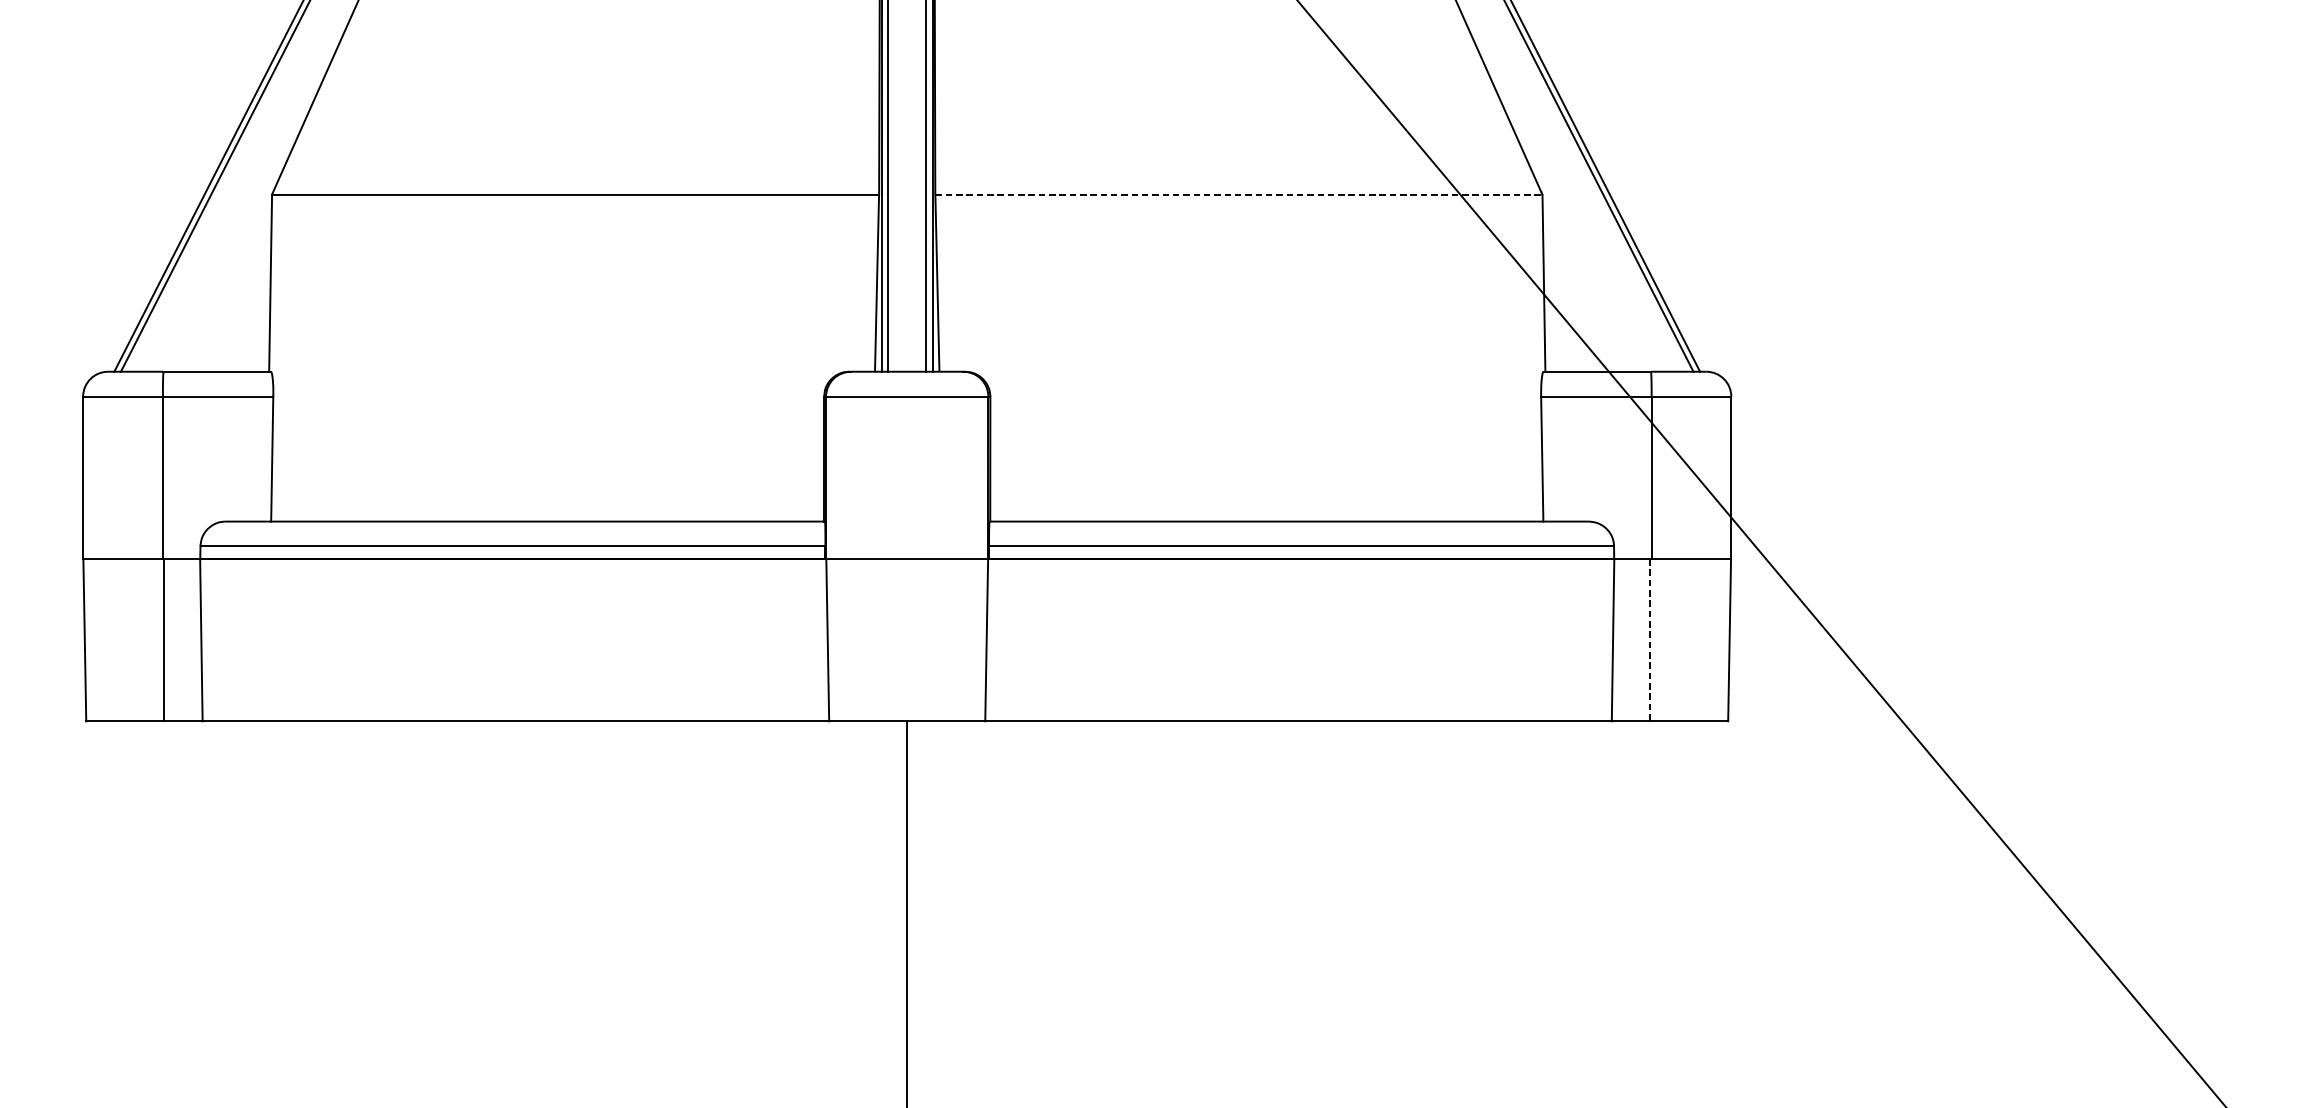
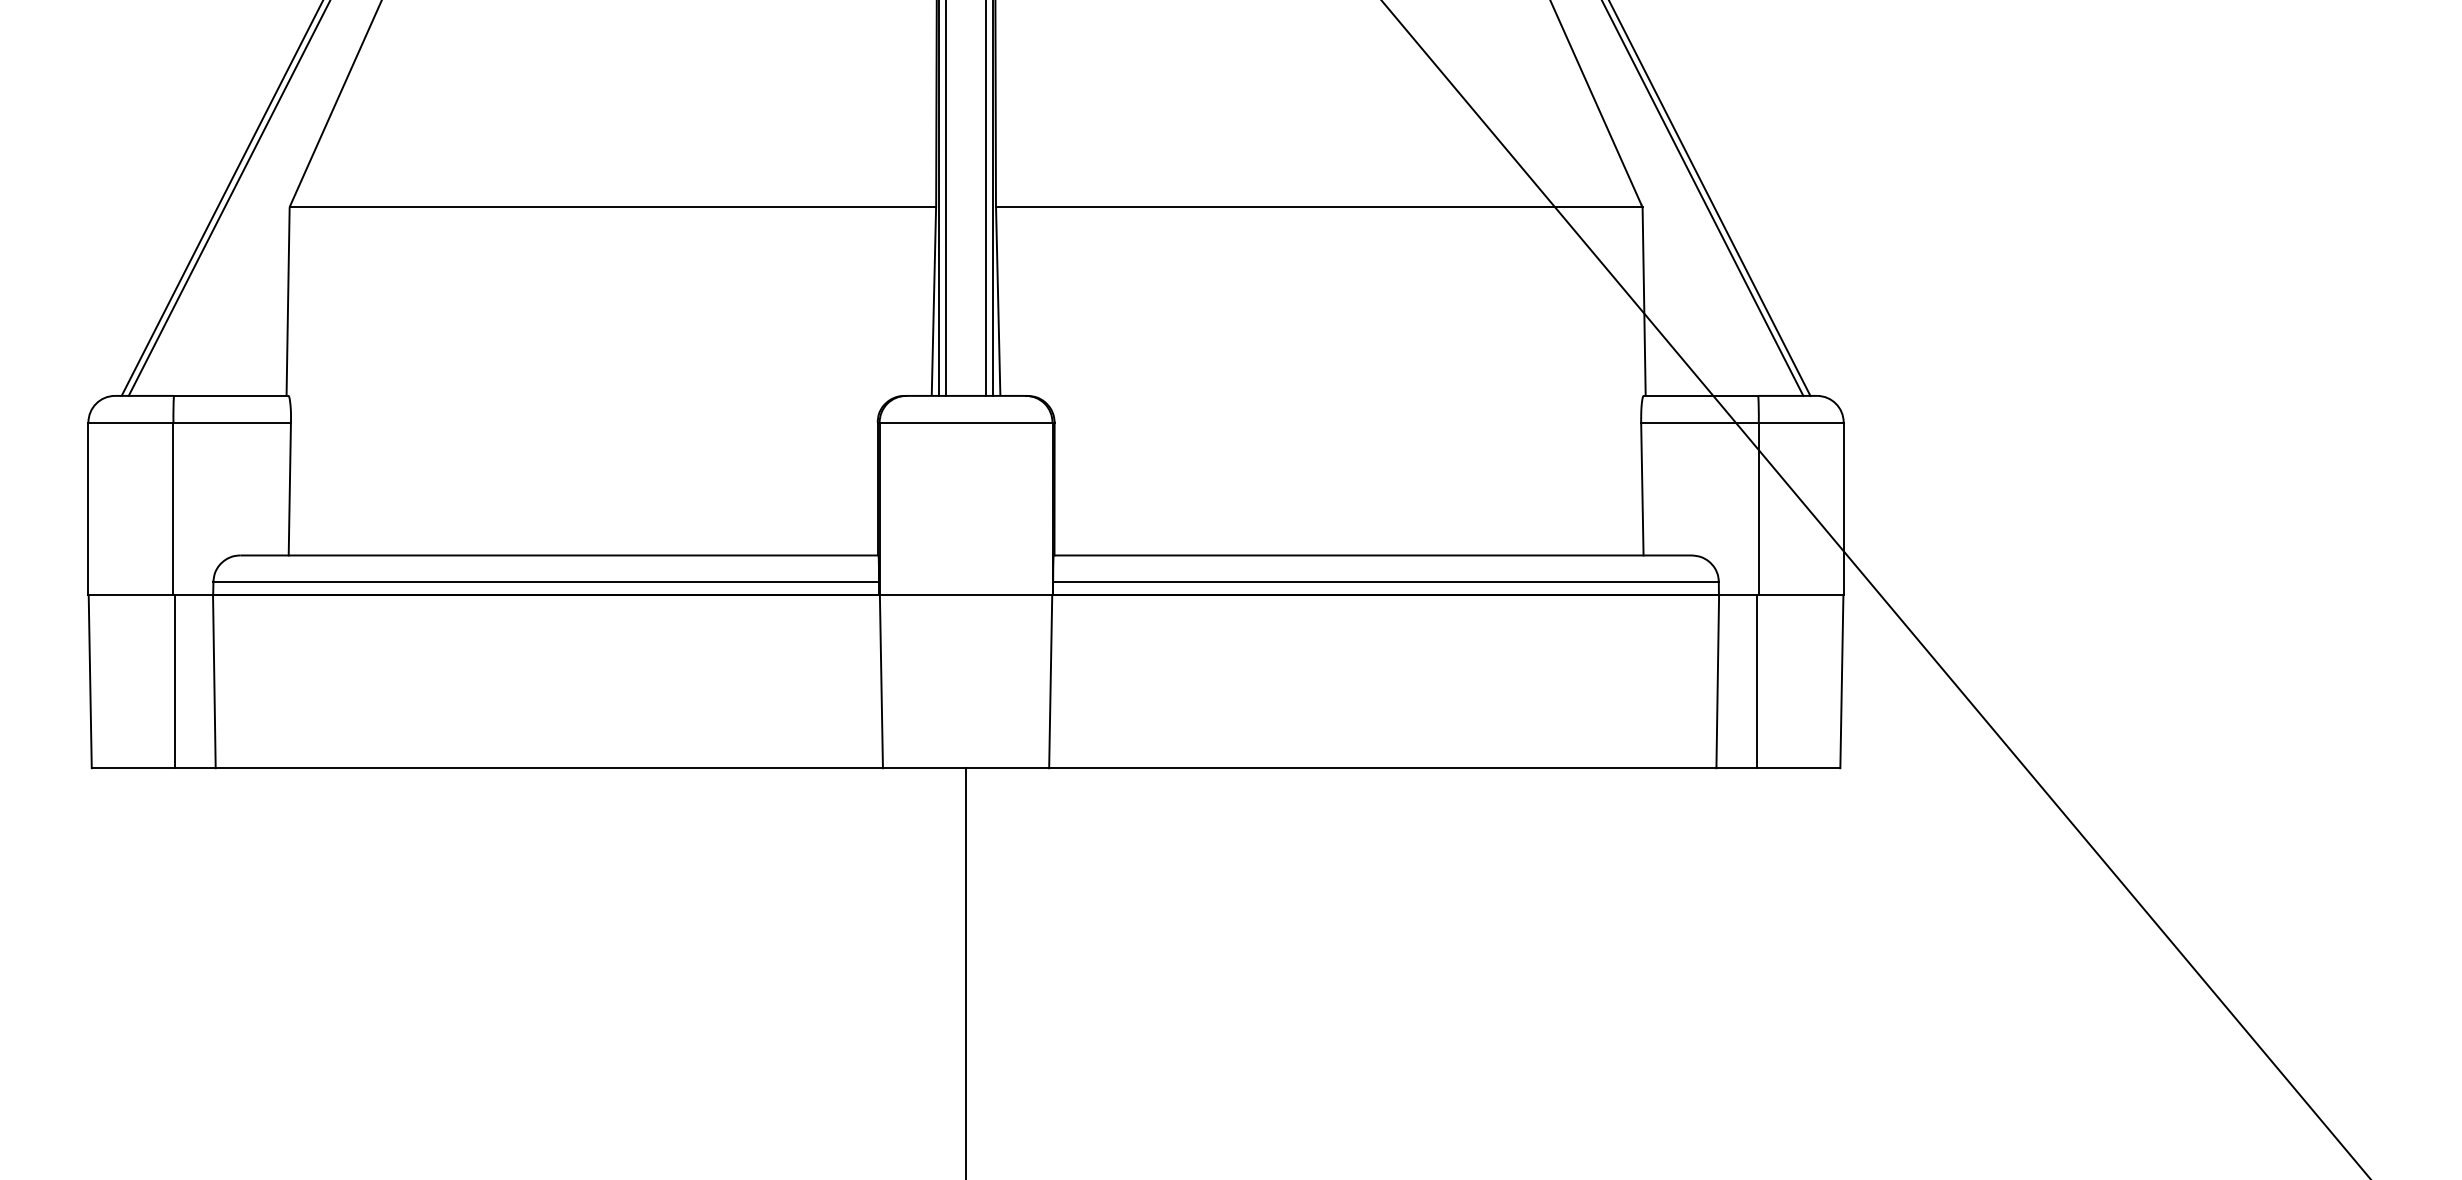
line: (1239, 194) -> (1319, 207), dashed -> solid
line: (1650, 640) -> (1757, 682), dashed -> solid

